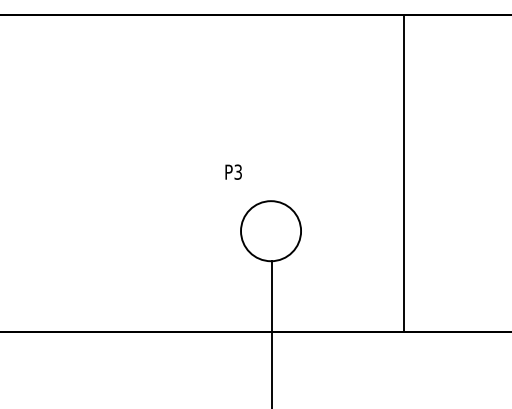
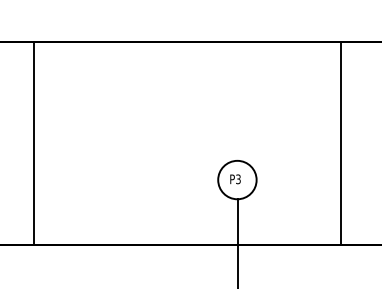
text: (233, 172) -> (235, 179), moved
line: (404, 172) -> (341, 142), moved

